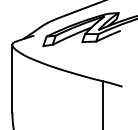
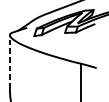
line: (12, 78) -> (9, 61), solid -> dashed

